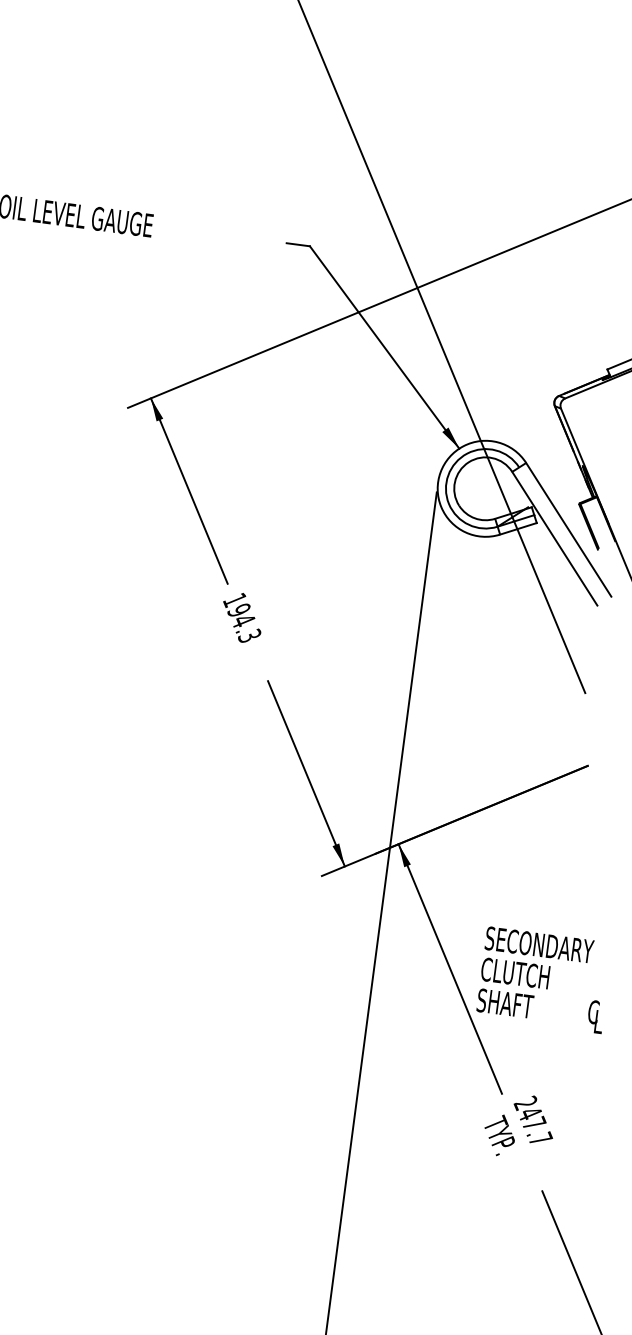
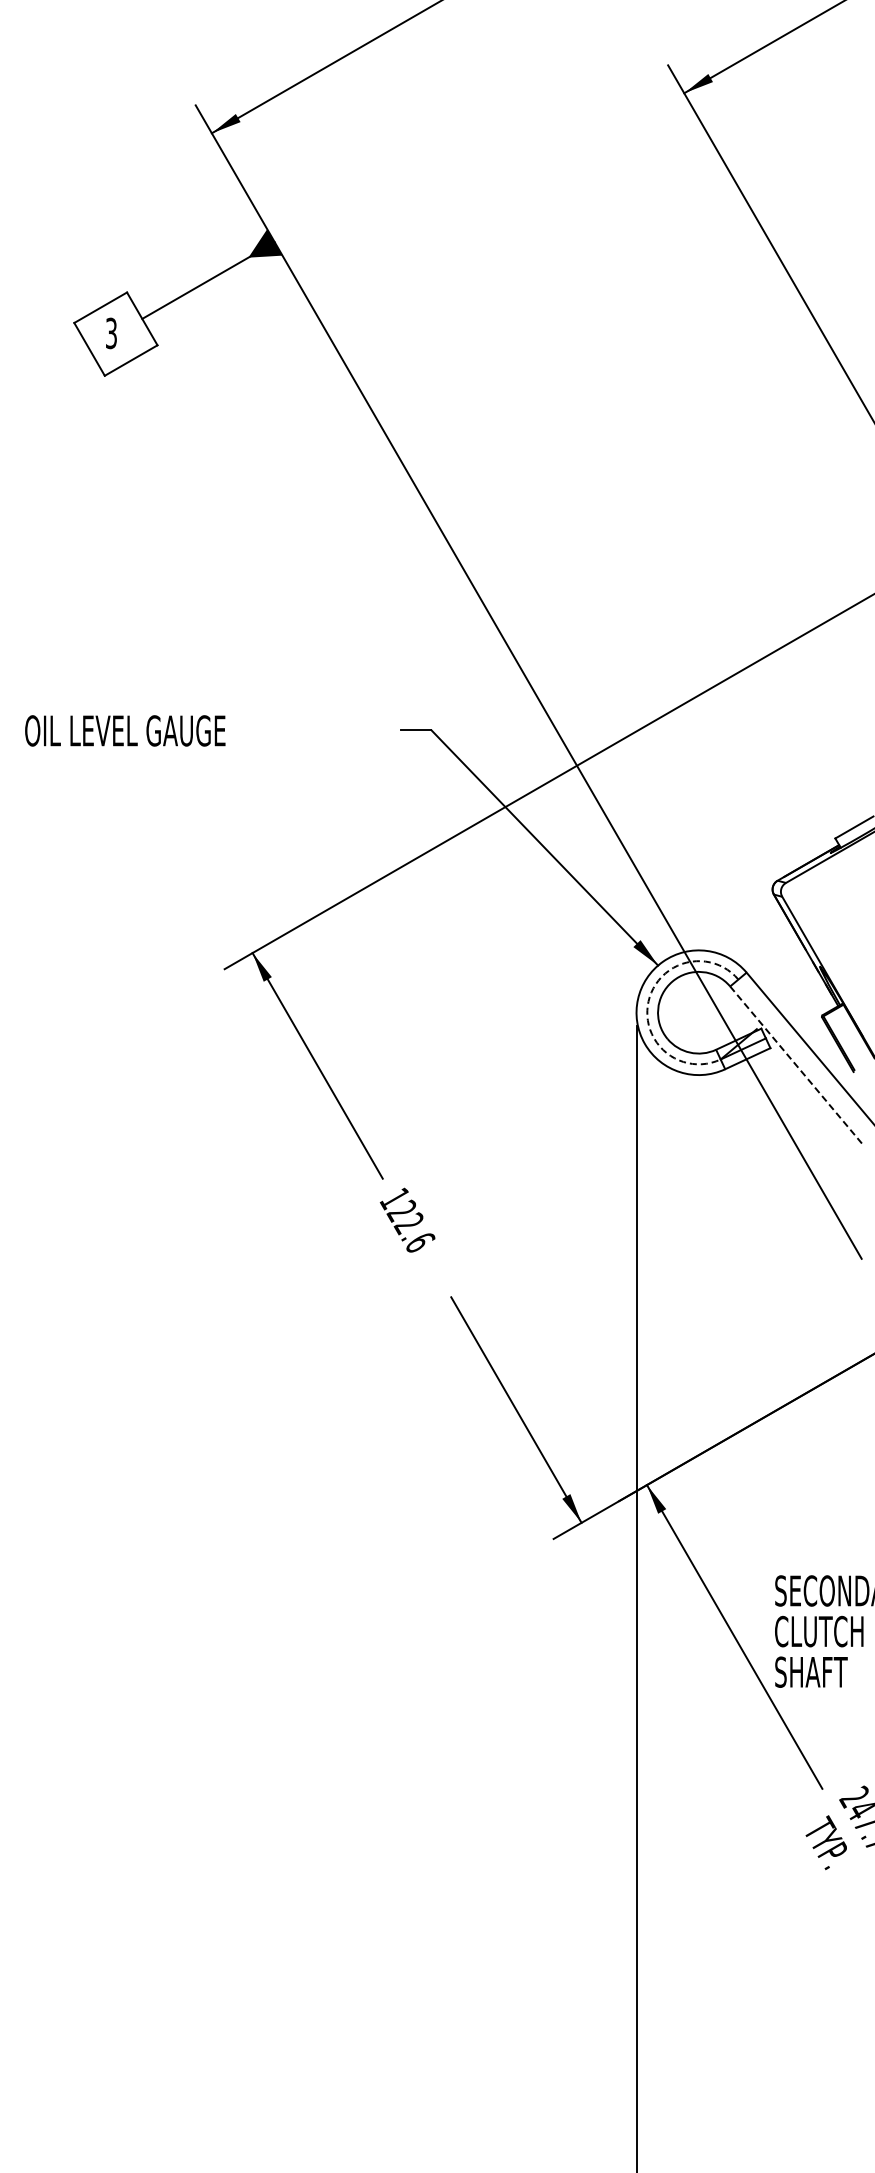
arc: (448, 475) -> (648, 1001), solid -> dashed
line: (554, 538) -> (796, 1065), solid -> dashed
text: (244, 622) -> (410, 1225), 194.3 -> 122.6

